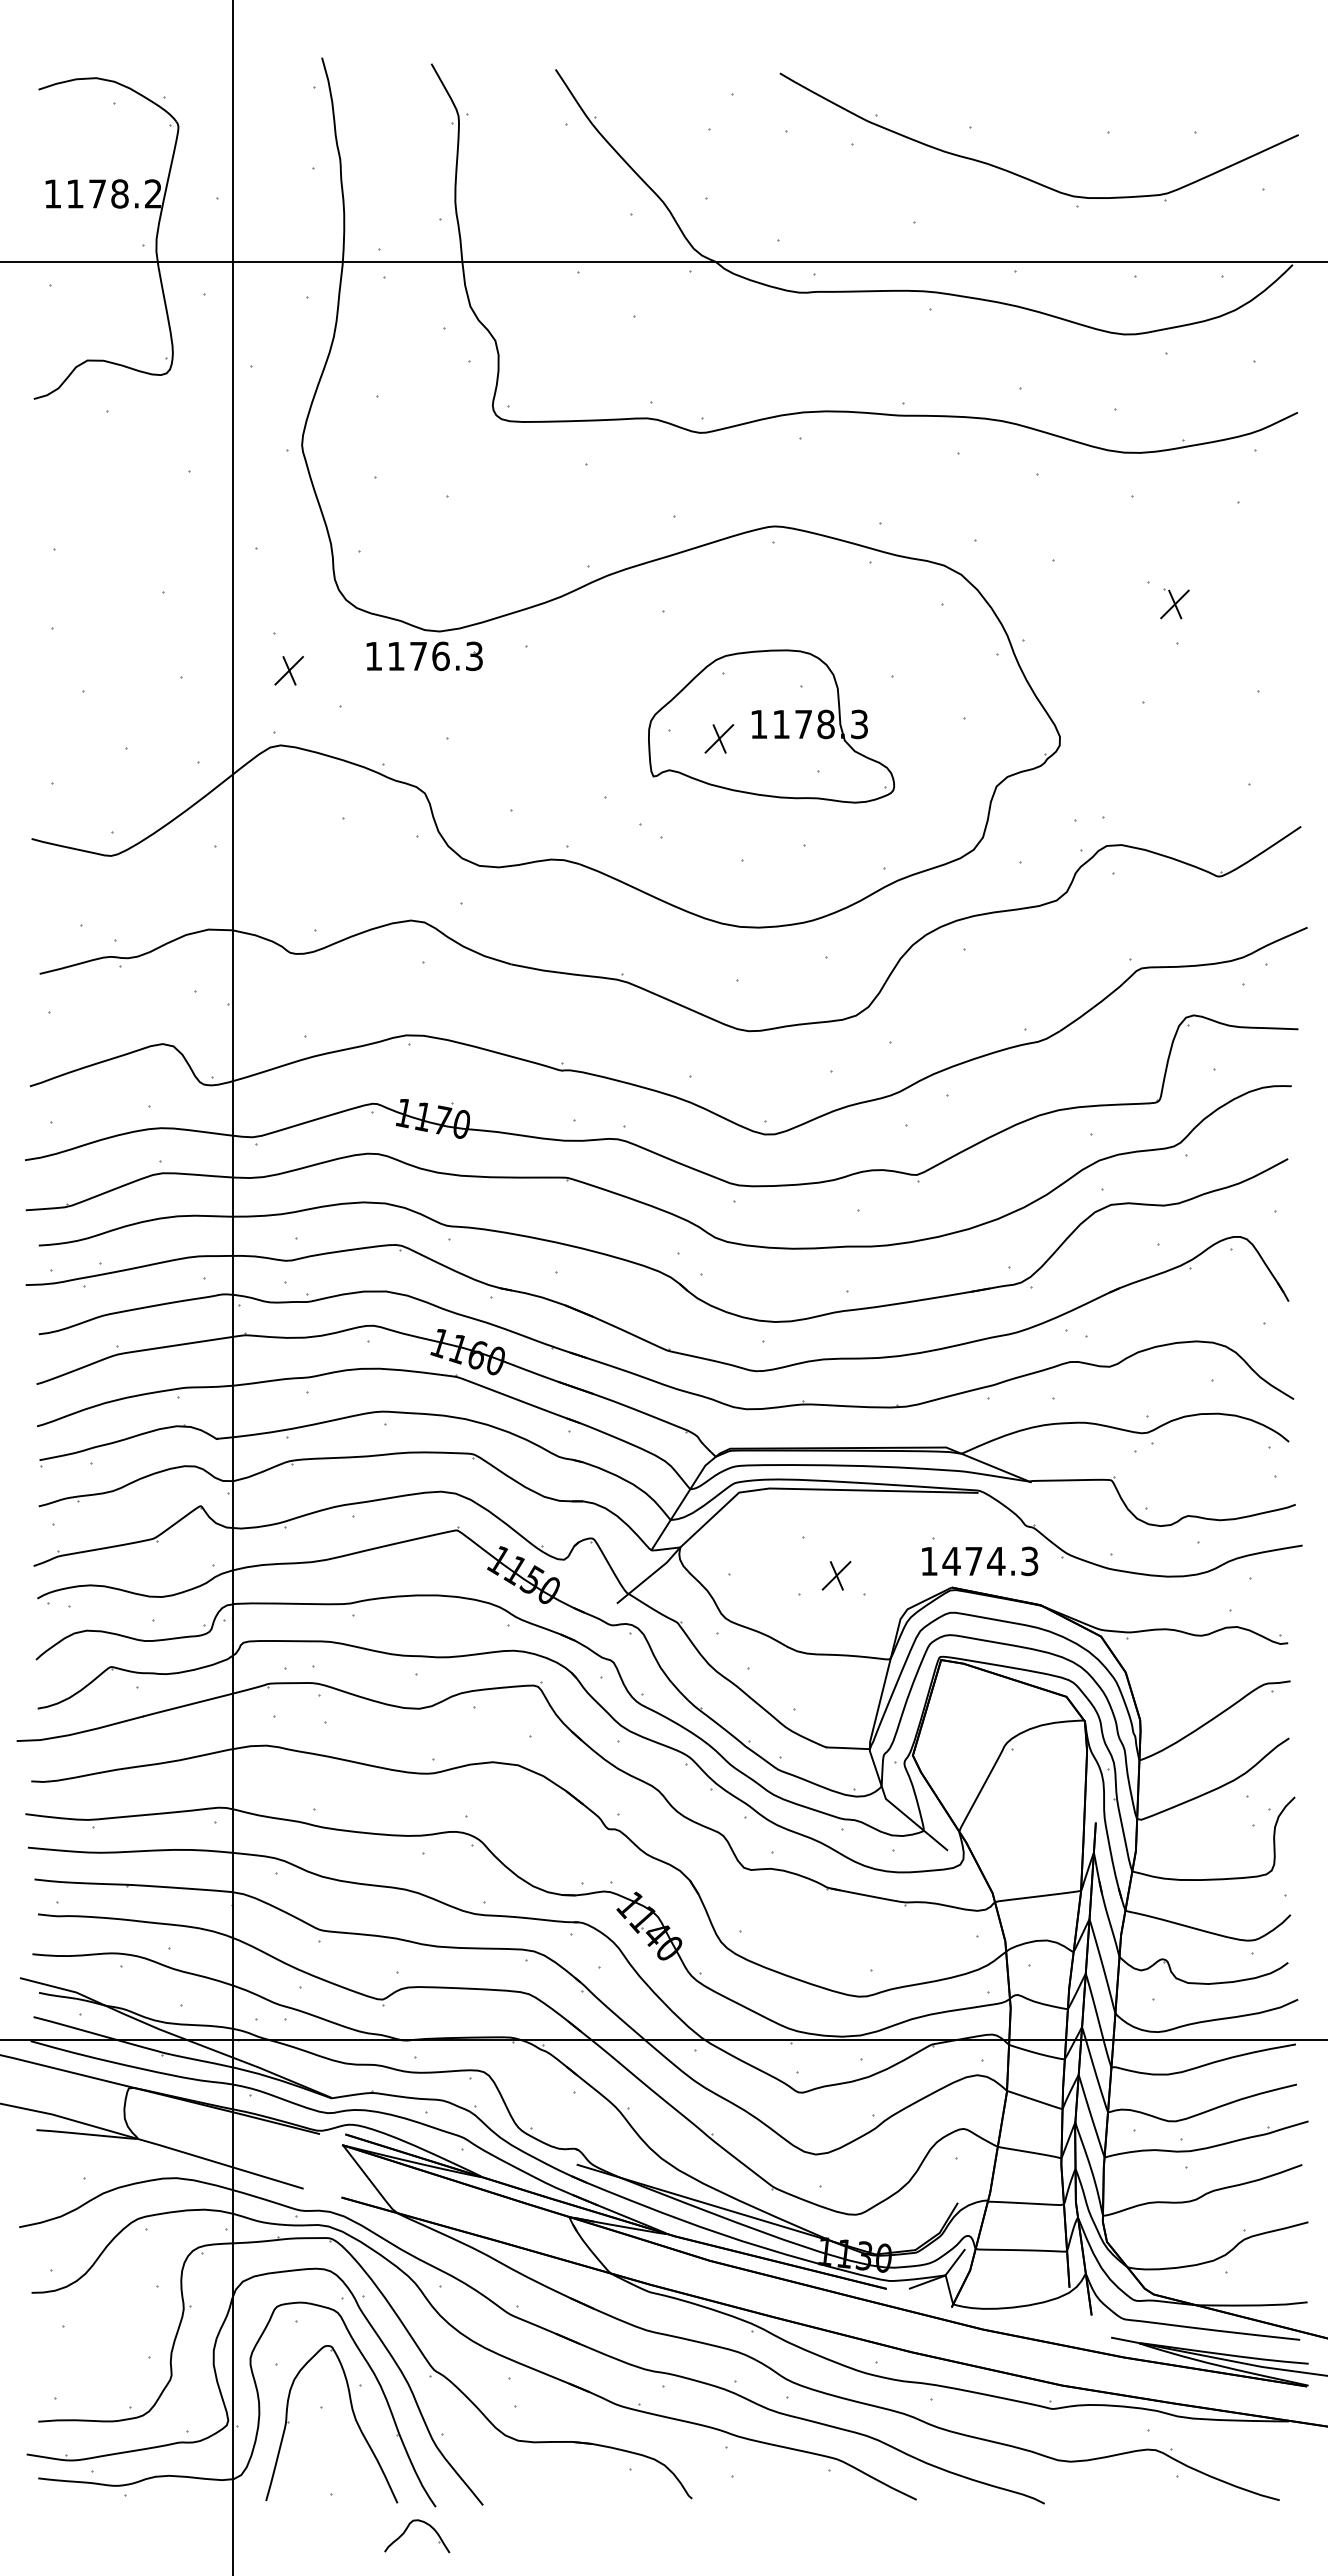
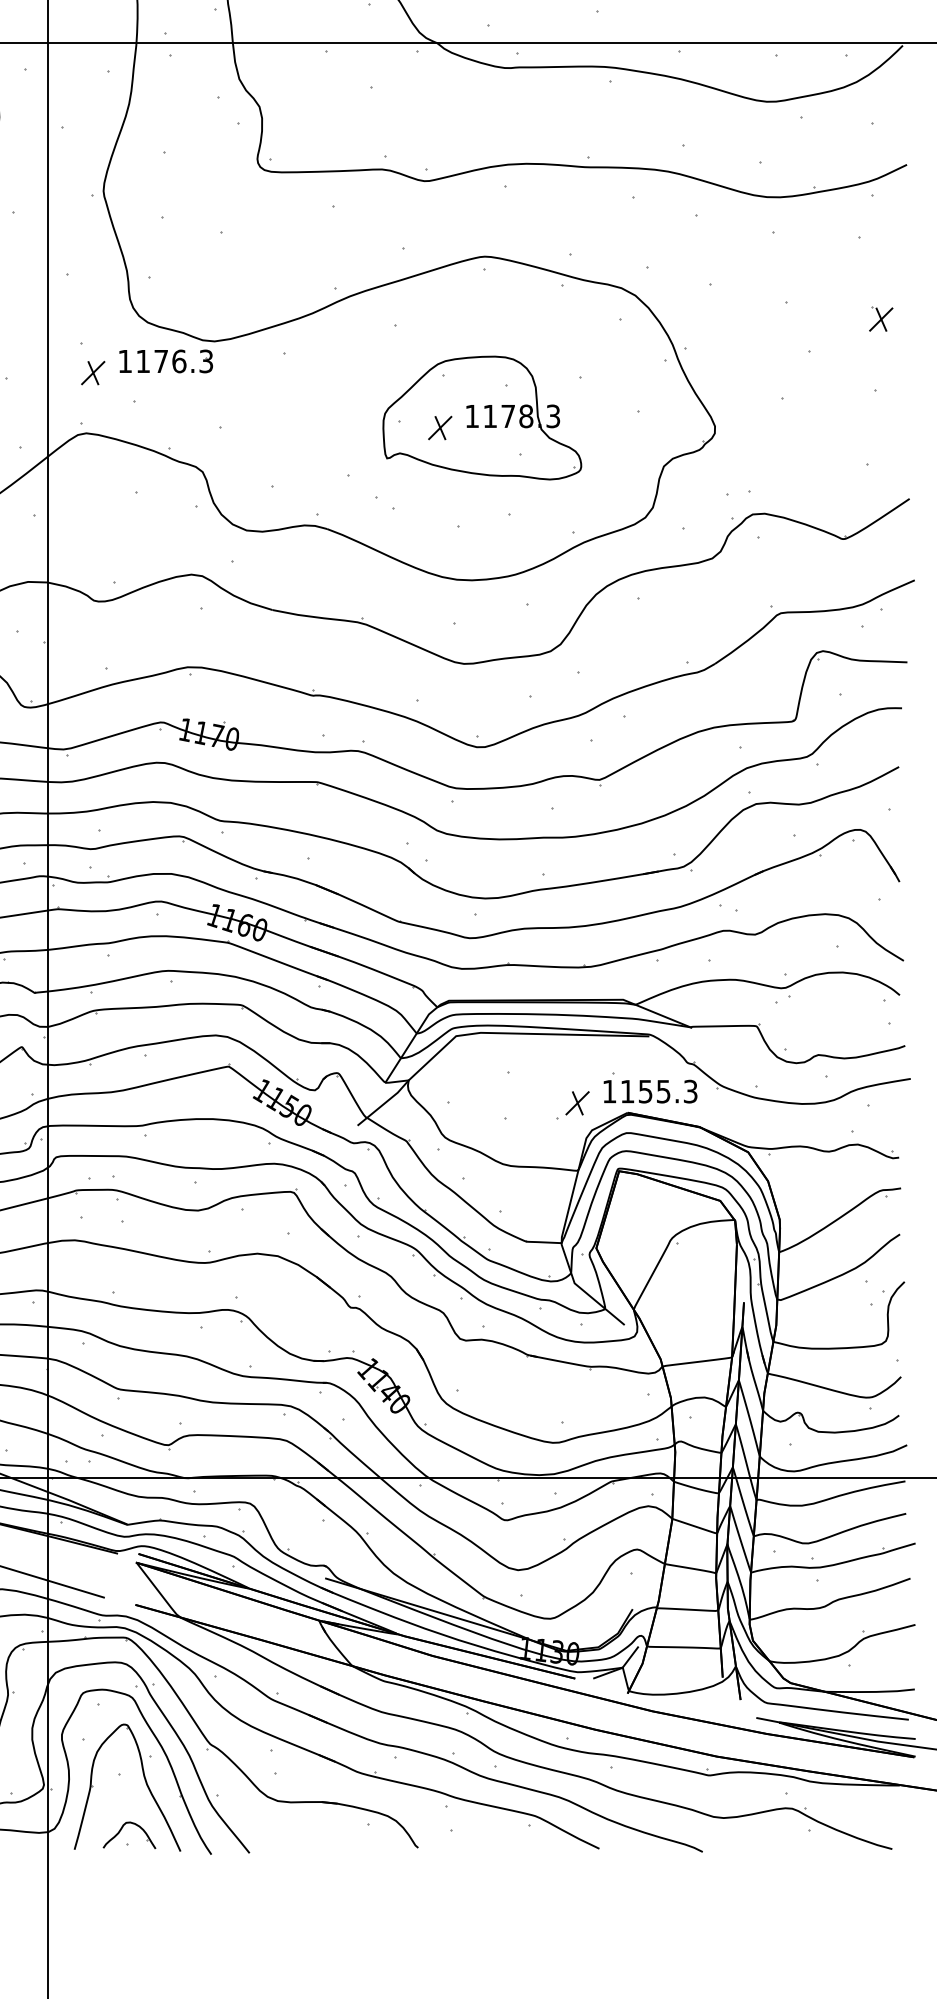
part: (1174, 603) -> (880, 318), moved
part: (424, 655) -> (166, 360), moved
text: (973, 1561) -> (645, 1091), 1474.3 -> 1155.3
part: (836, 1575) -> (577, 1103), moved
part: (407, 2529) -> (121, 1829), moved

